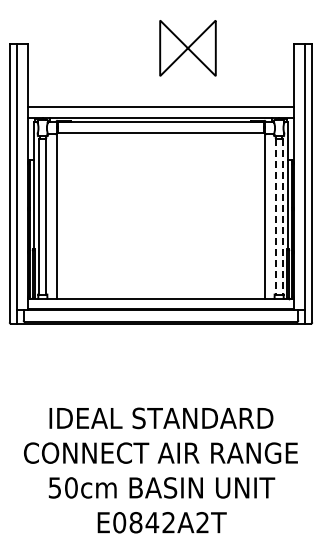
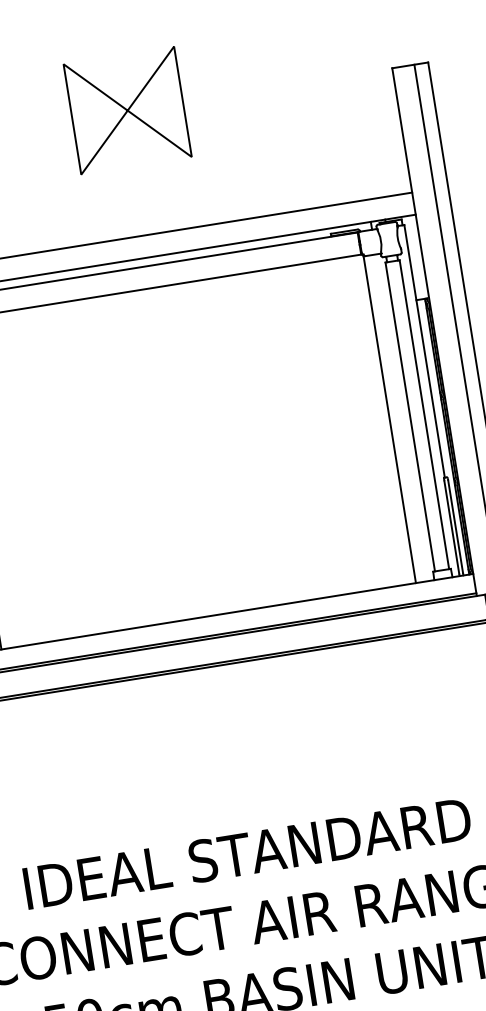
part: (187, 48) -> (126, 111), moved
line: (275, 216) -> (409, 416), dashed -> solid
line: (282, 216) -> (423, 414), dashed -> solid

